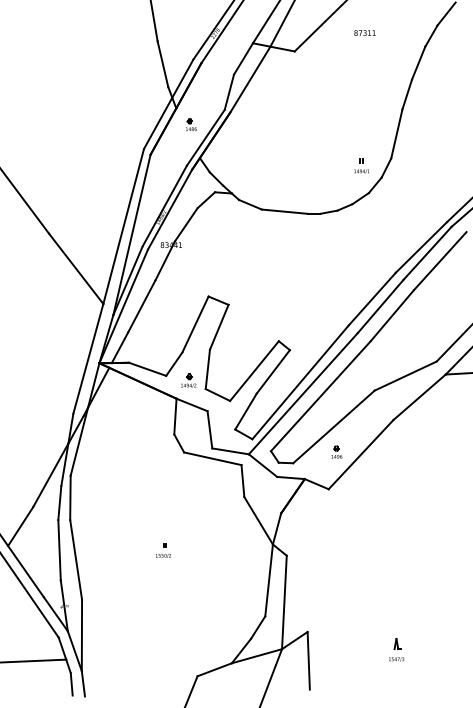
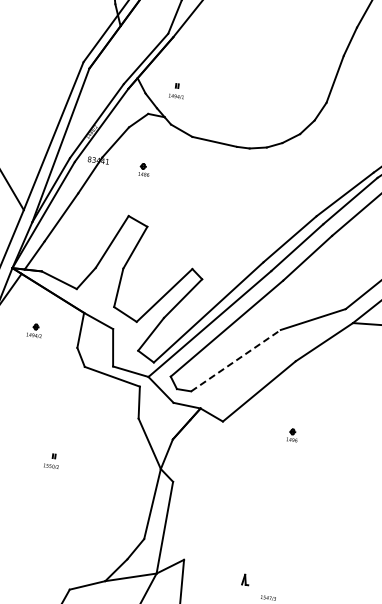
part: (191, 124) -> (144, 169), moved
part: (361, 165) -> (176, 90), moved
part: (188, 380) -> (34, 330), moved
line: (333, 426) -> (235, 360), solid -> dashed
part: (336, 451) -> (292, 434), moved
part: (397, 643) -> (245, 579), moved

